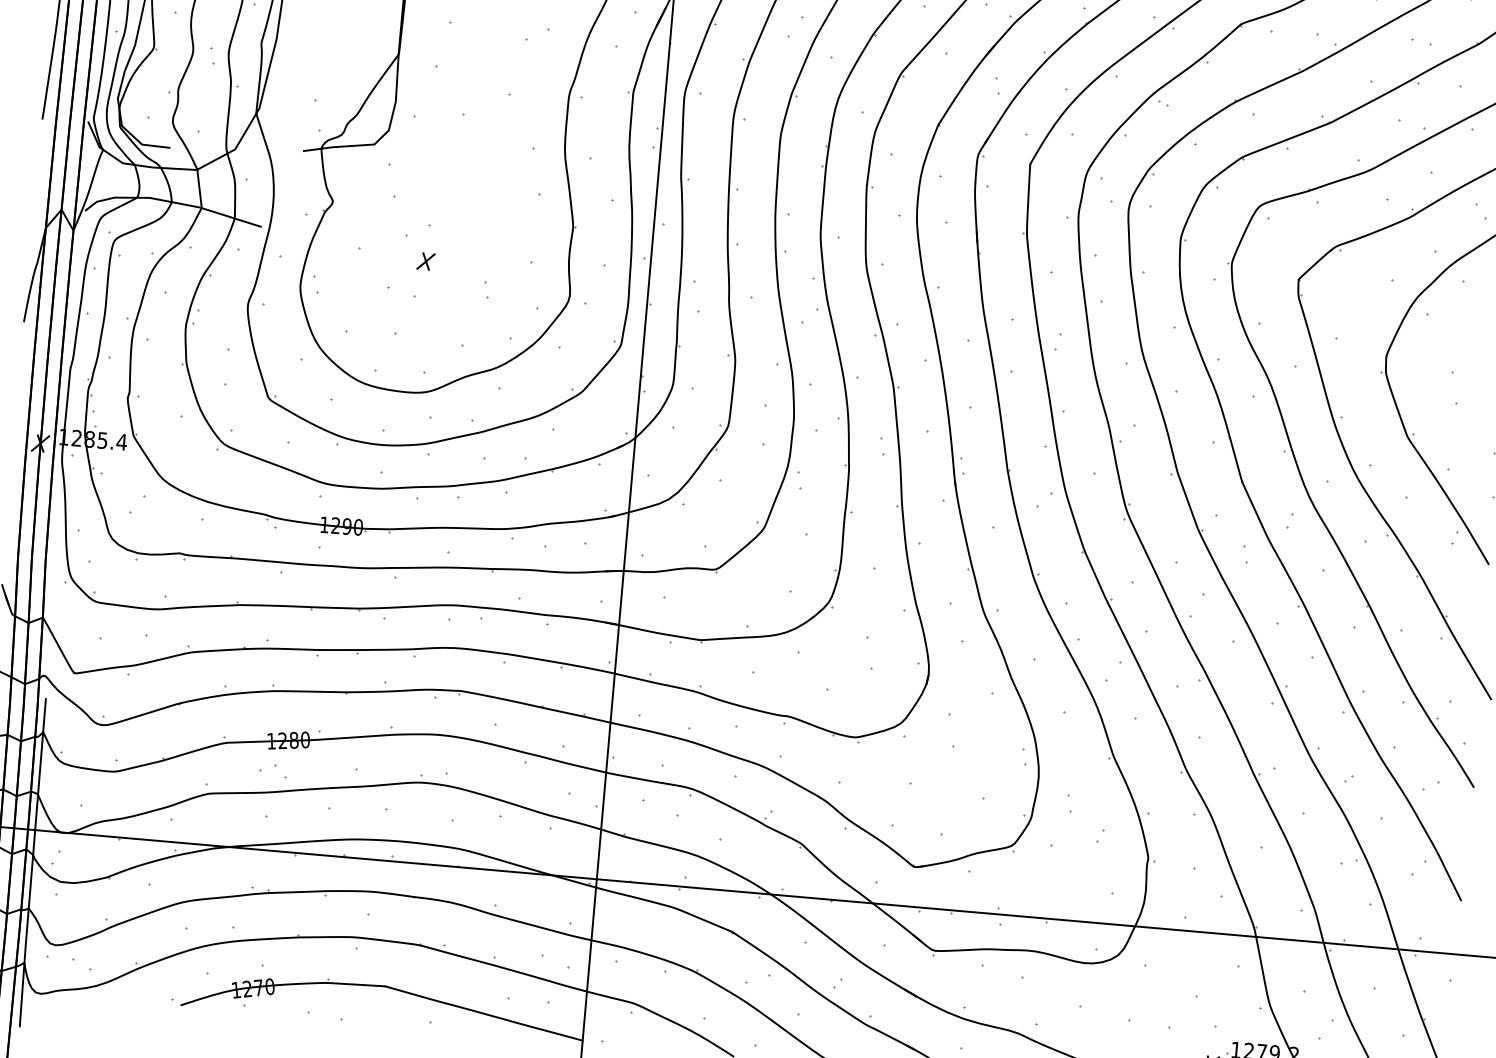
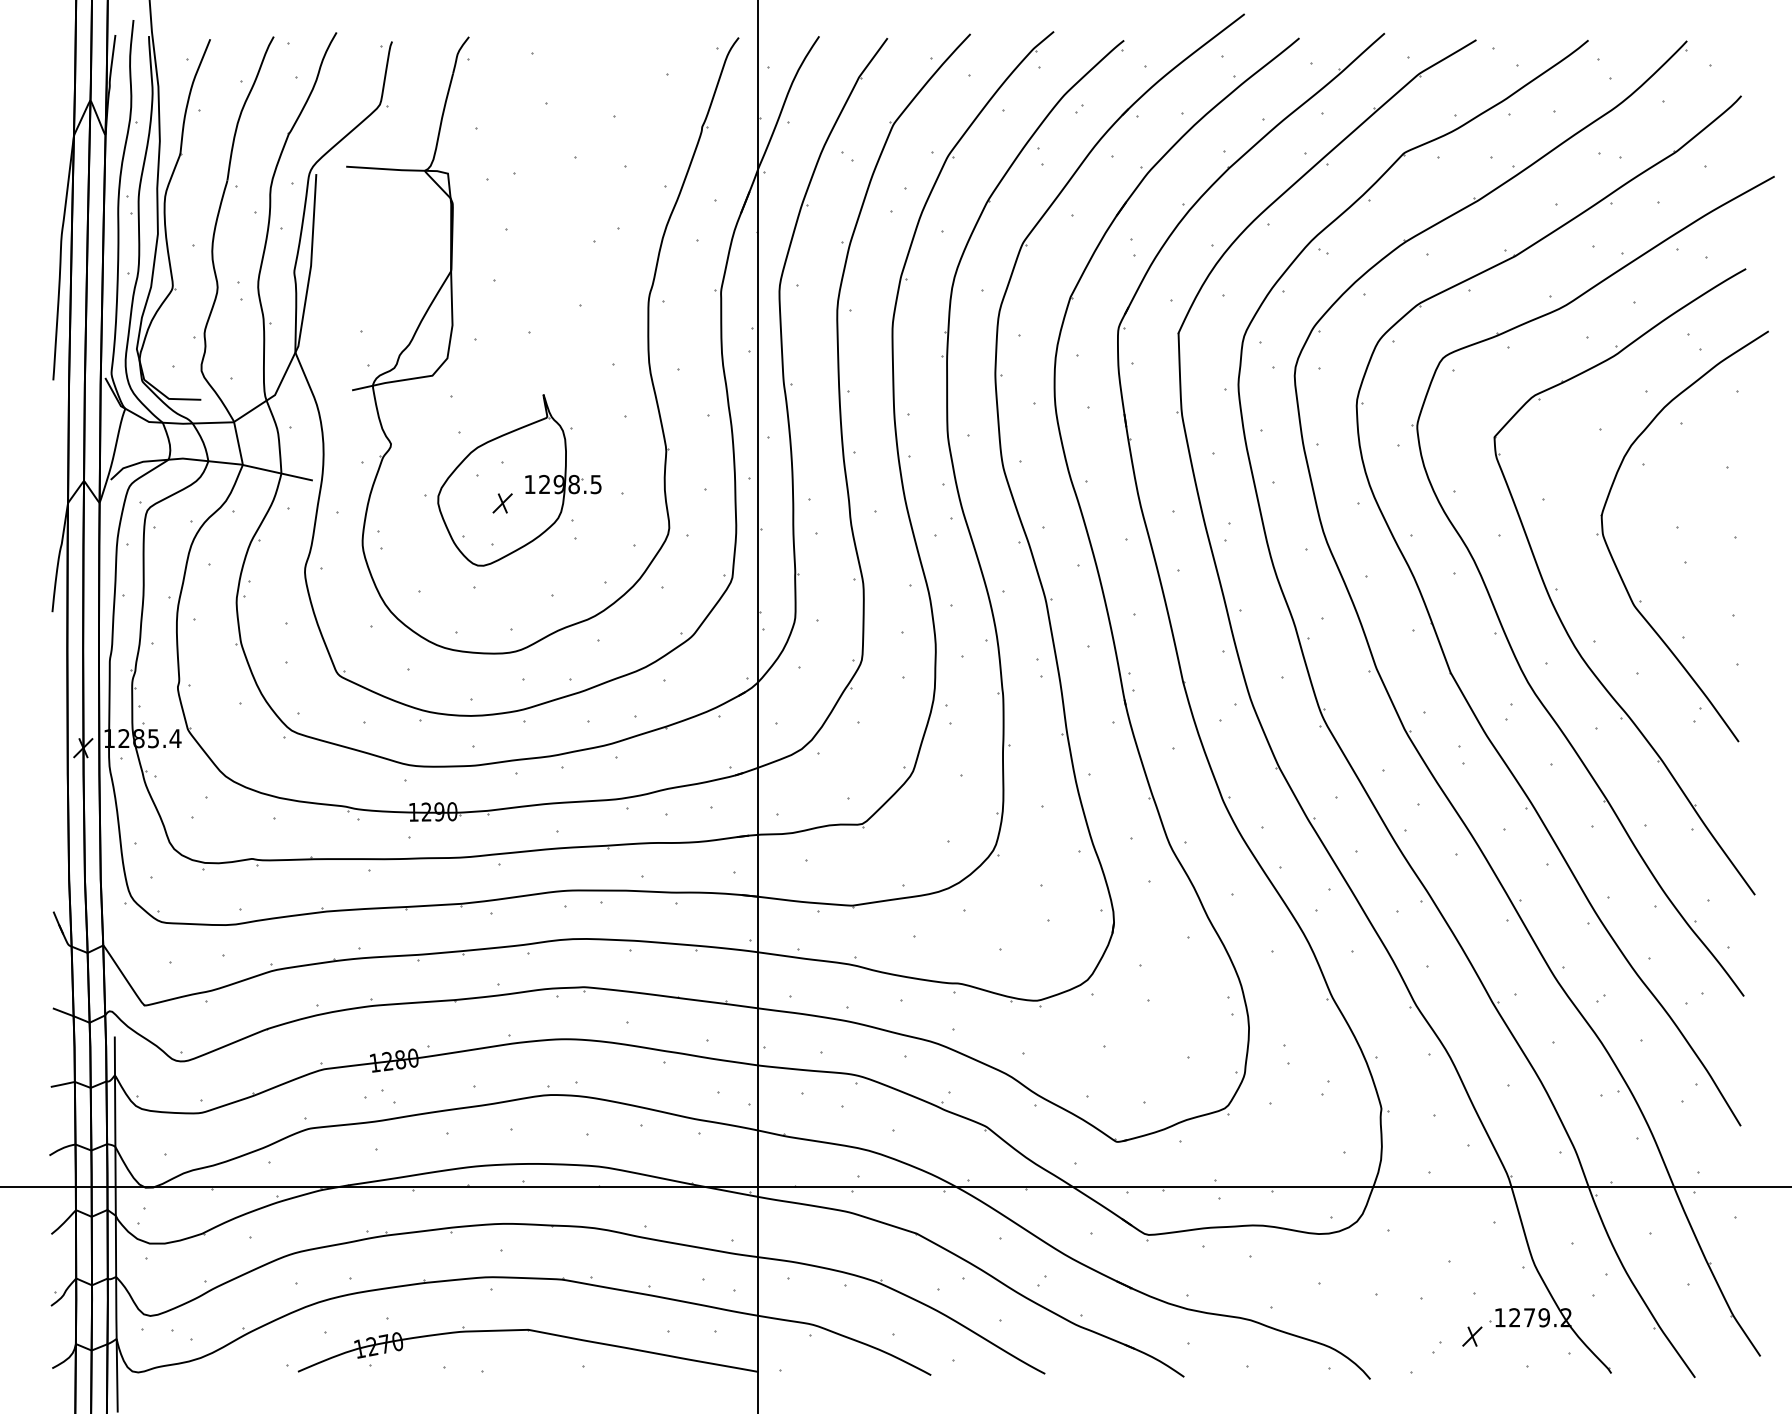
part: (442, 242) -> (519, 480), added

